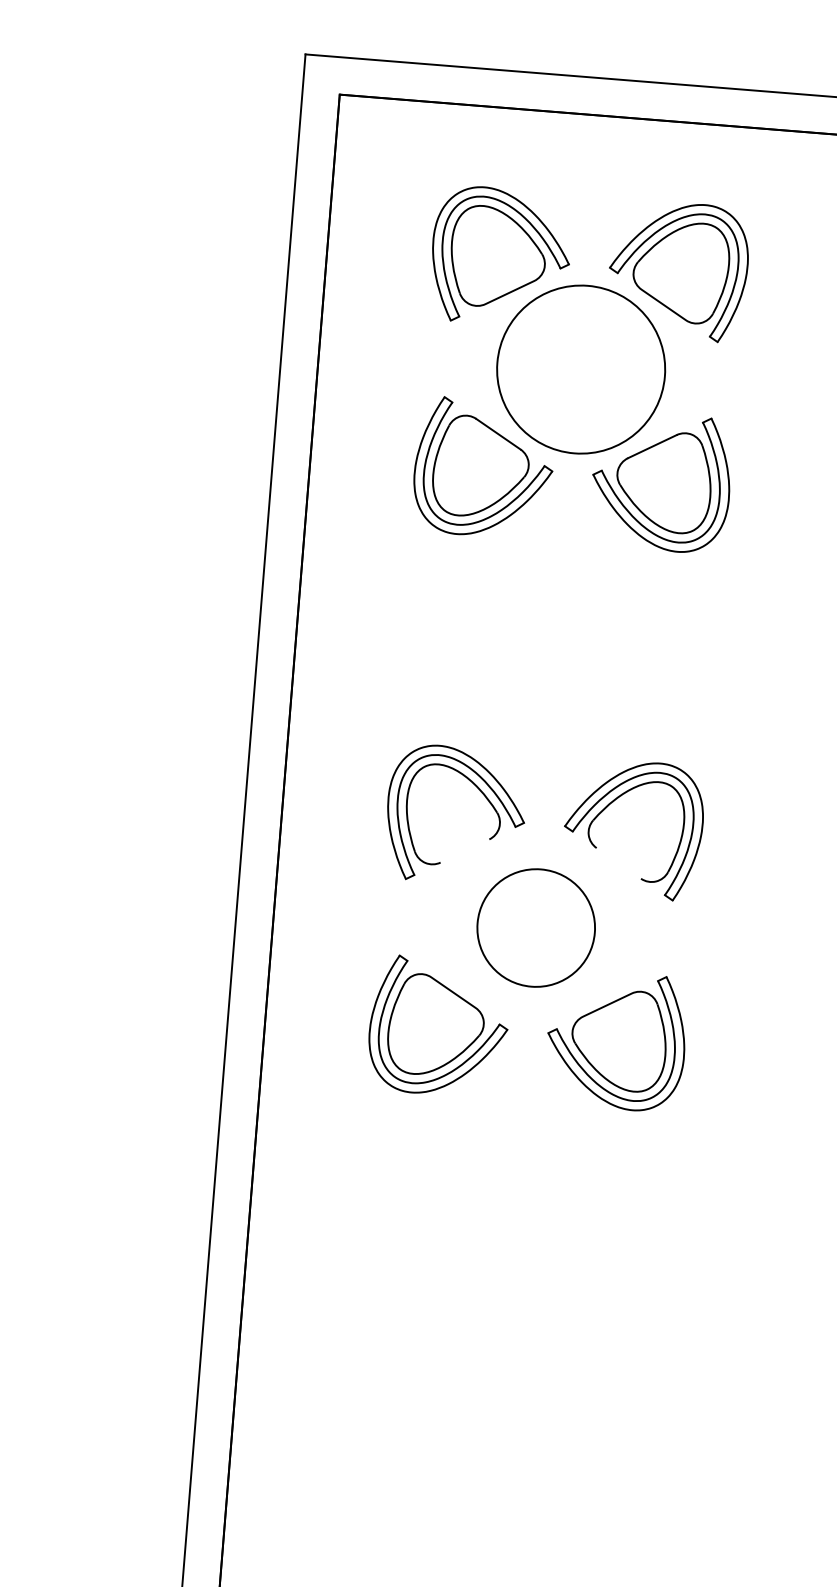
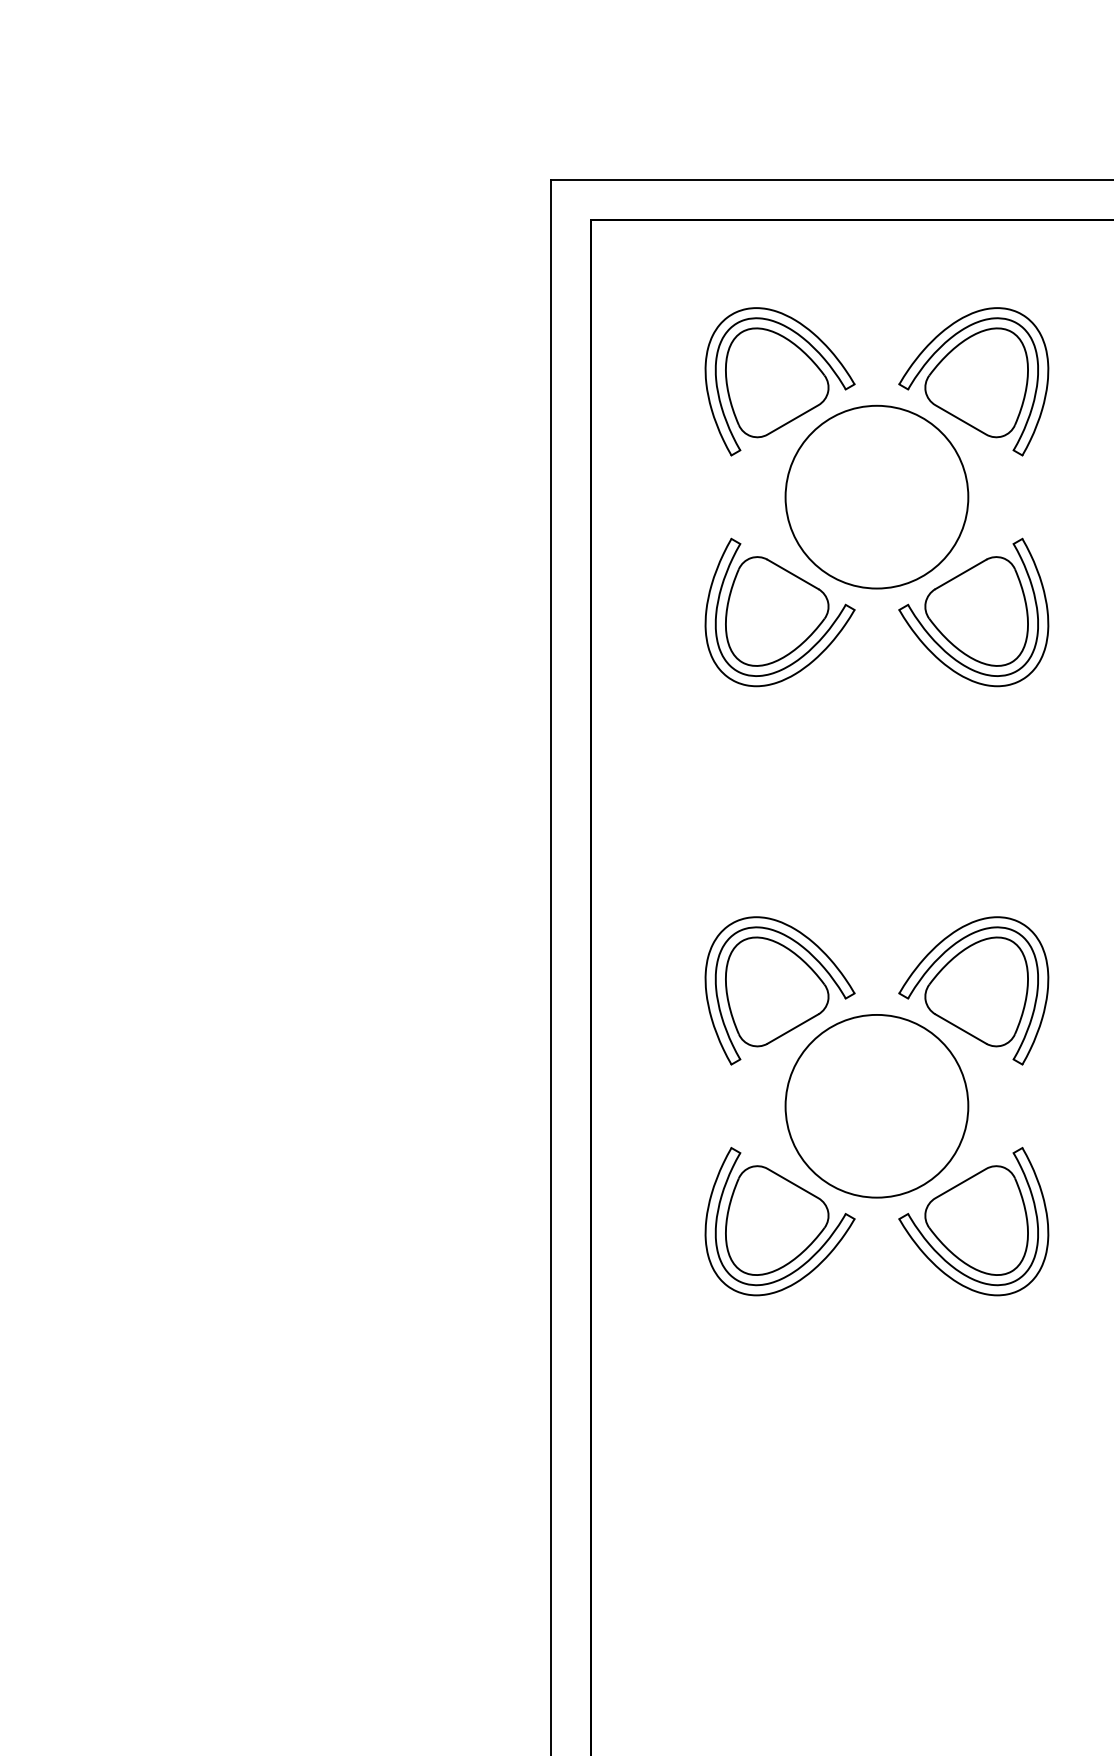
line: (464, 850) -> (792, 1028), added
line: (618, 862) -> (960, 1028), added
circle: (535, 927) -> (876, 1105), size x1.43

